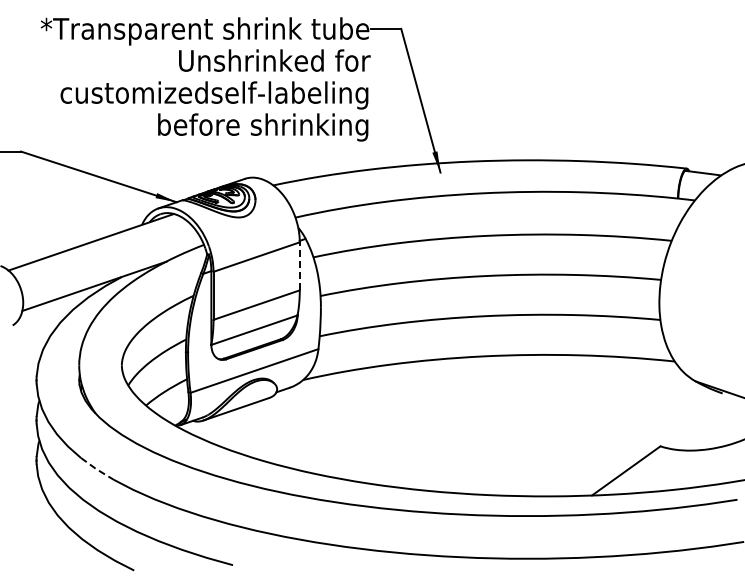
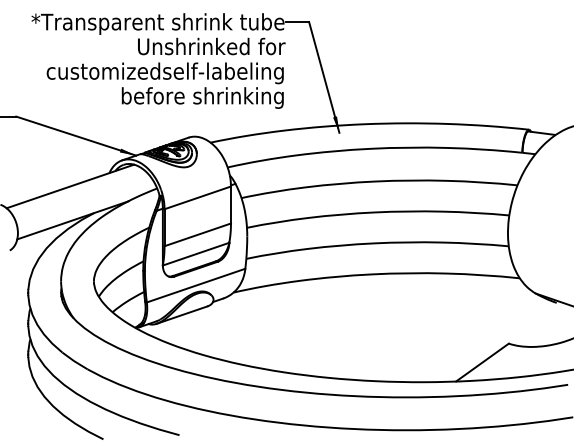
line: (299, 265) -> (230, 204), dashed -> solid
line: (97, 469) -> (75, 361), dashed -> solid

